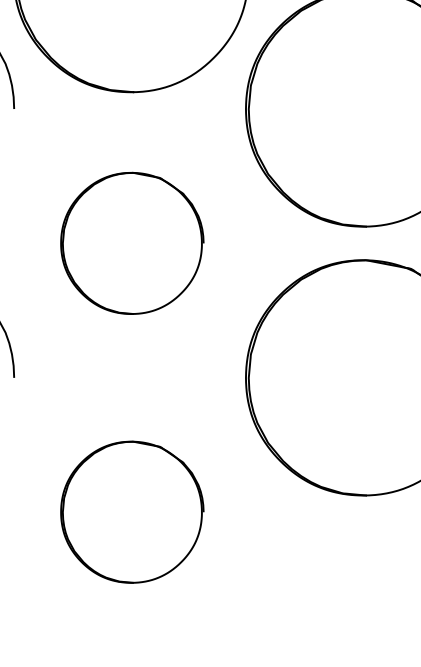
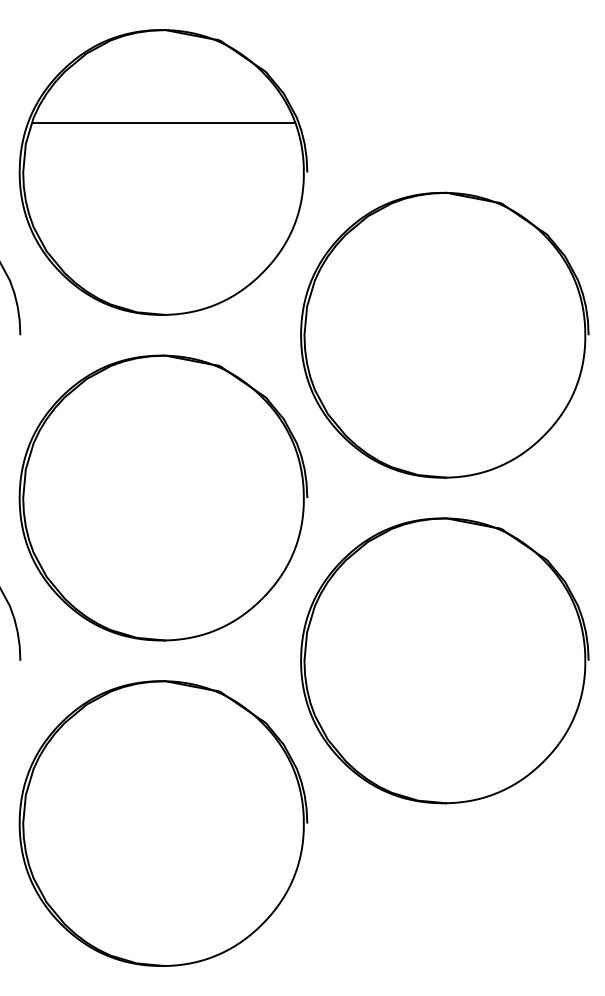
part: (132, 243) -> (163, 497), size x1.67
part: (132, 512) -> (163, 823), size x1.67

